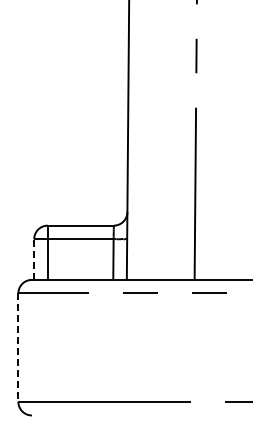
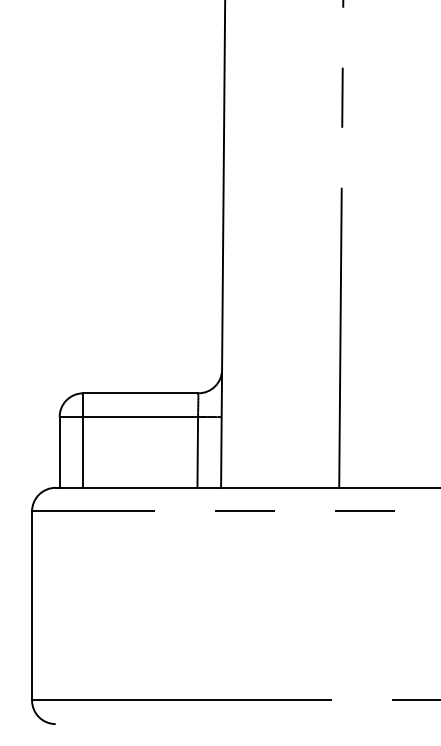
line: (34, 259) -> (60, 452), dashed -> solid
line: (18, 348) -> (32, 607), dashed -> solid

